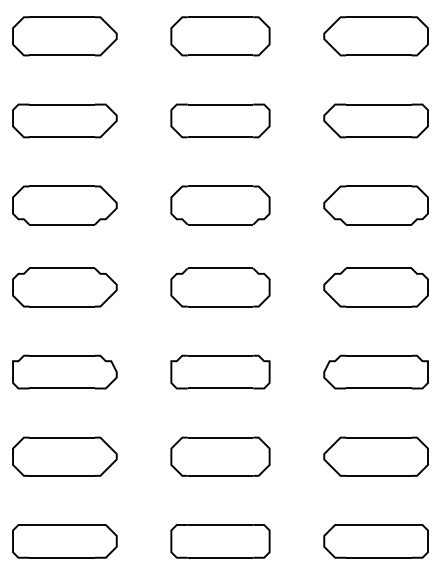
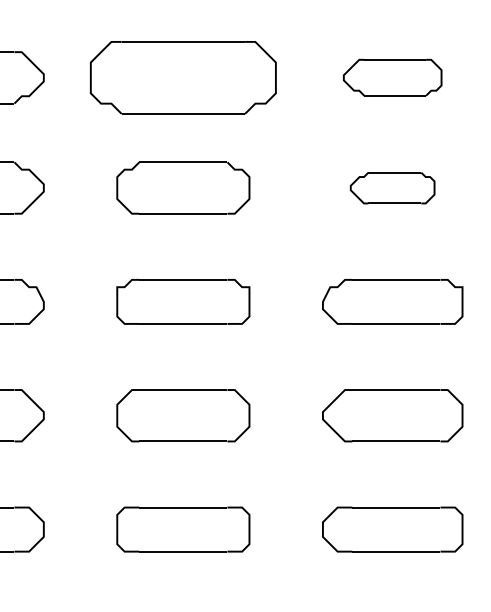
part: (220, 205) -> (183, 77), size x1.4
part: (375, 205) -> (391, 77), size x0.7
part: (375, 287) -> (391, 188), size x0.6

